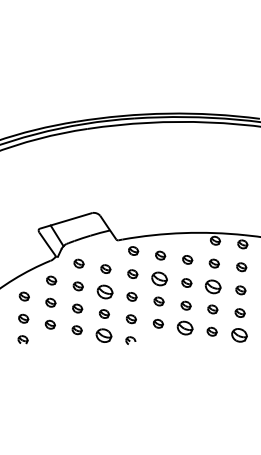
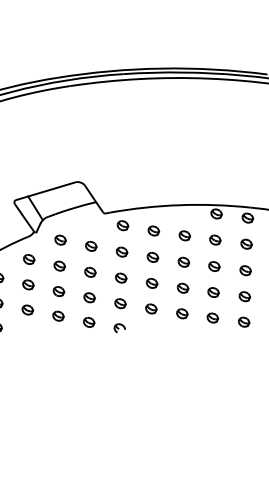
part: (159, 278) -> (152, 257), size x0.62
part: (213, 286) -> (214, 266), size x0.62
part: (104, 291) -> (89, 271), size x0.62
part: (185, 327) -> (182, 313), size x0.62
part: (103, 335) -> (88, 322), size x0.62
part: (239, 335) -> (244, 322), size x0.62

